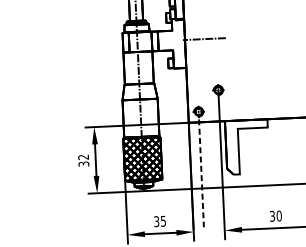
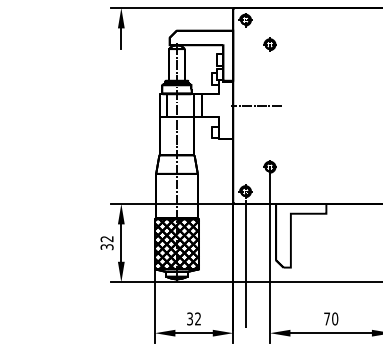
line: (201, 173) -> (245, 264), dashed -> solid
text: (272, 215) -> (327, 318), 30 -> 70
text: (162, 220) -> (197, 318), 35 -> 32

